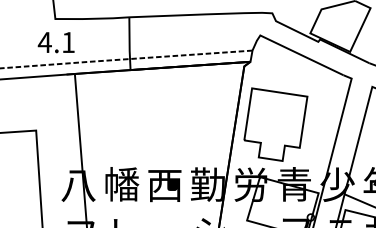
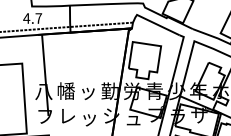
text: (67, 42) -> (38, 18), 4.1 -> 4.7
text: (163, 185) -> (87, 91), 西 -> ッ

